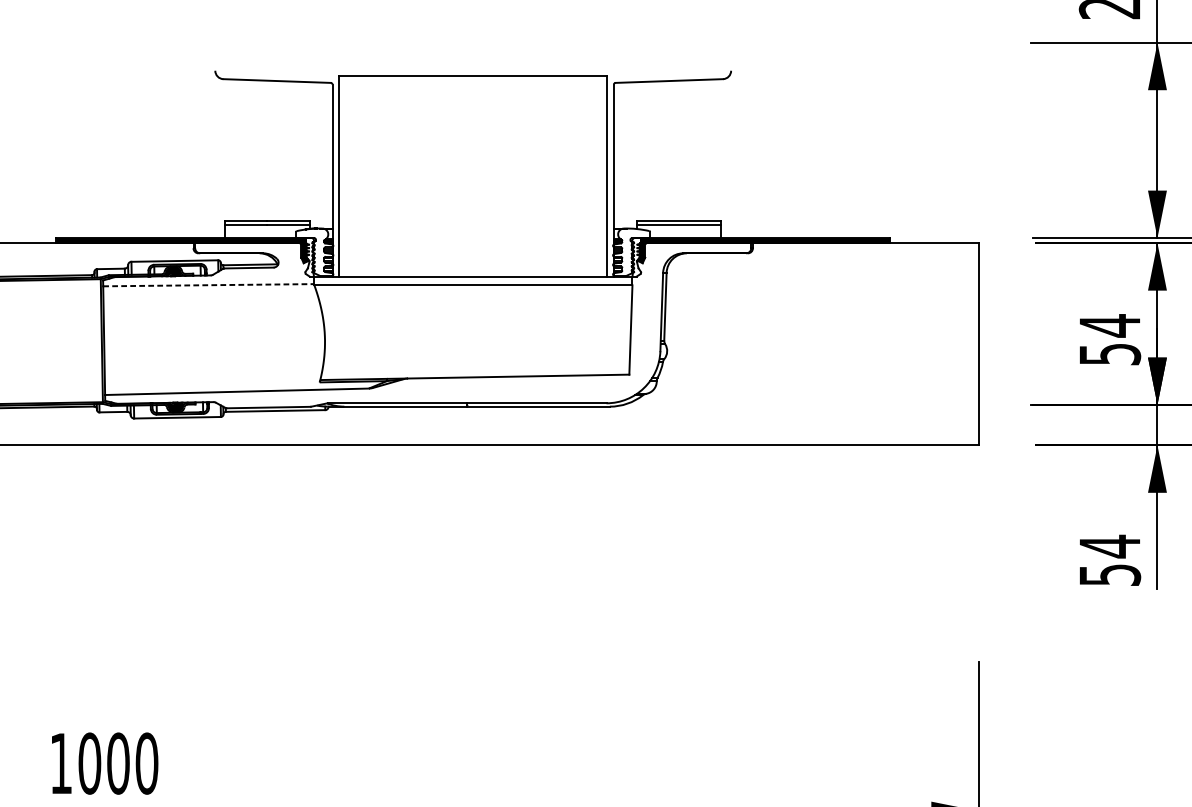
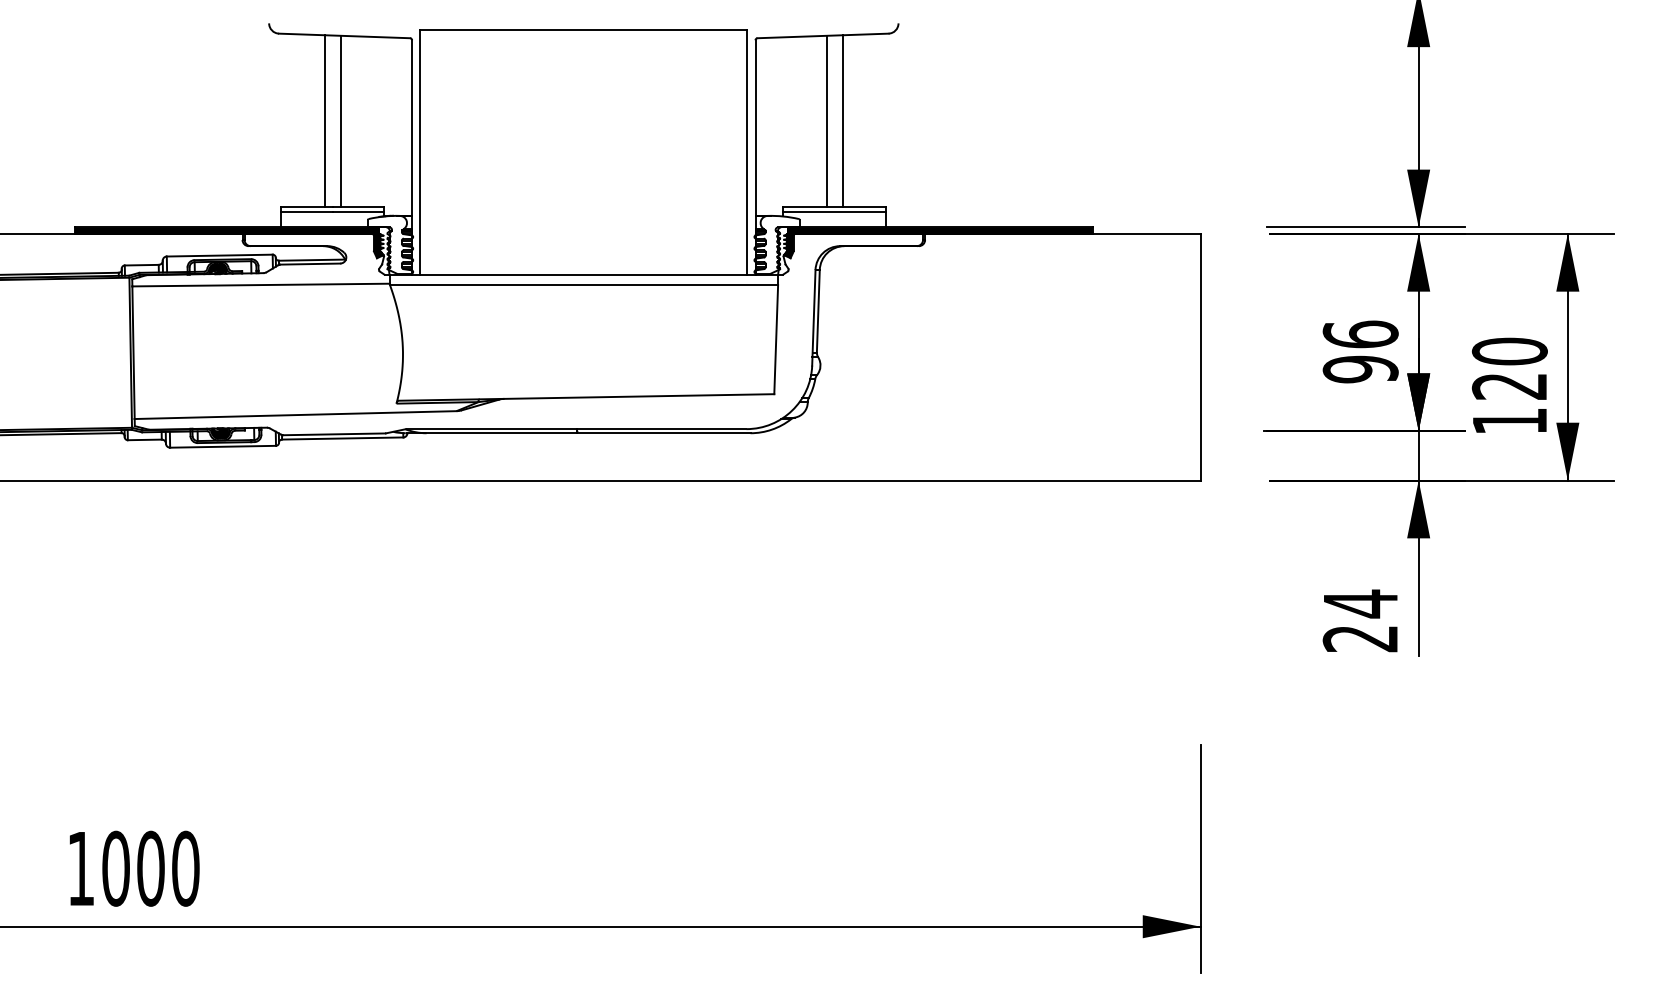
line: (260, 150) -> (324, 120), added
line: (274, 150) -> (341, 120), added
line: (672, 150) -> (826, 120), added
line: (686, 150) -> (843, 120), added
line: (208, 285) -> (260, 285), dashed -> solid
text: (1109, 339) -> (1360, 351), 54 -> 96
text: (1109, 575) -> (1360, 639), 54 -> 24

